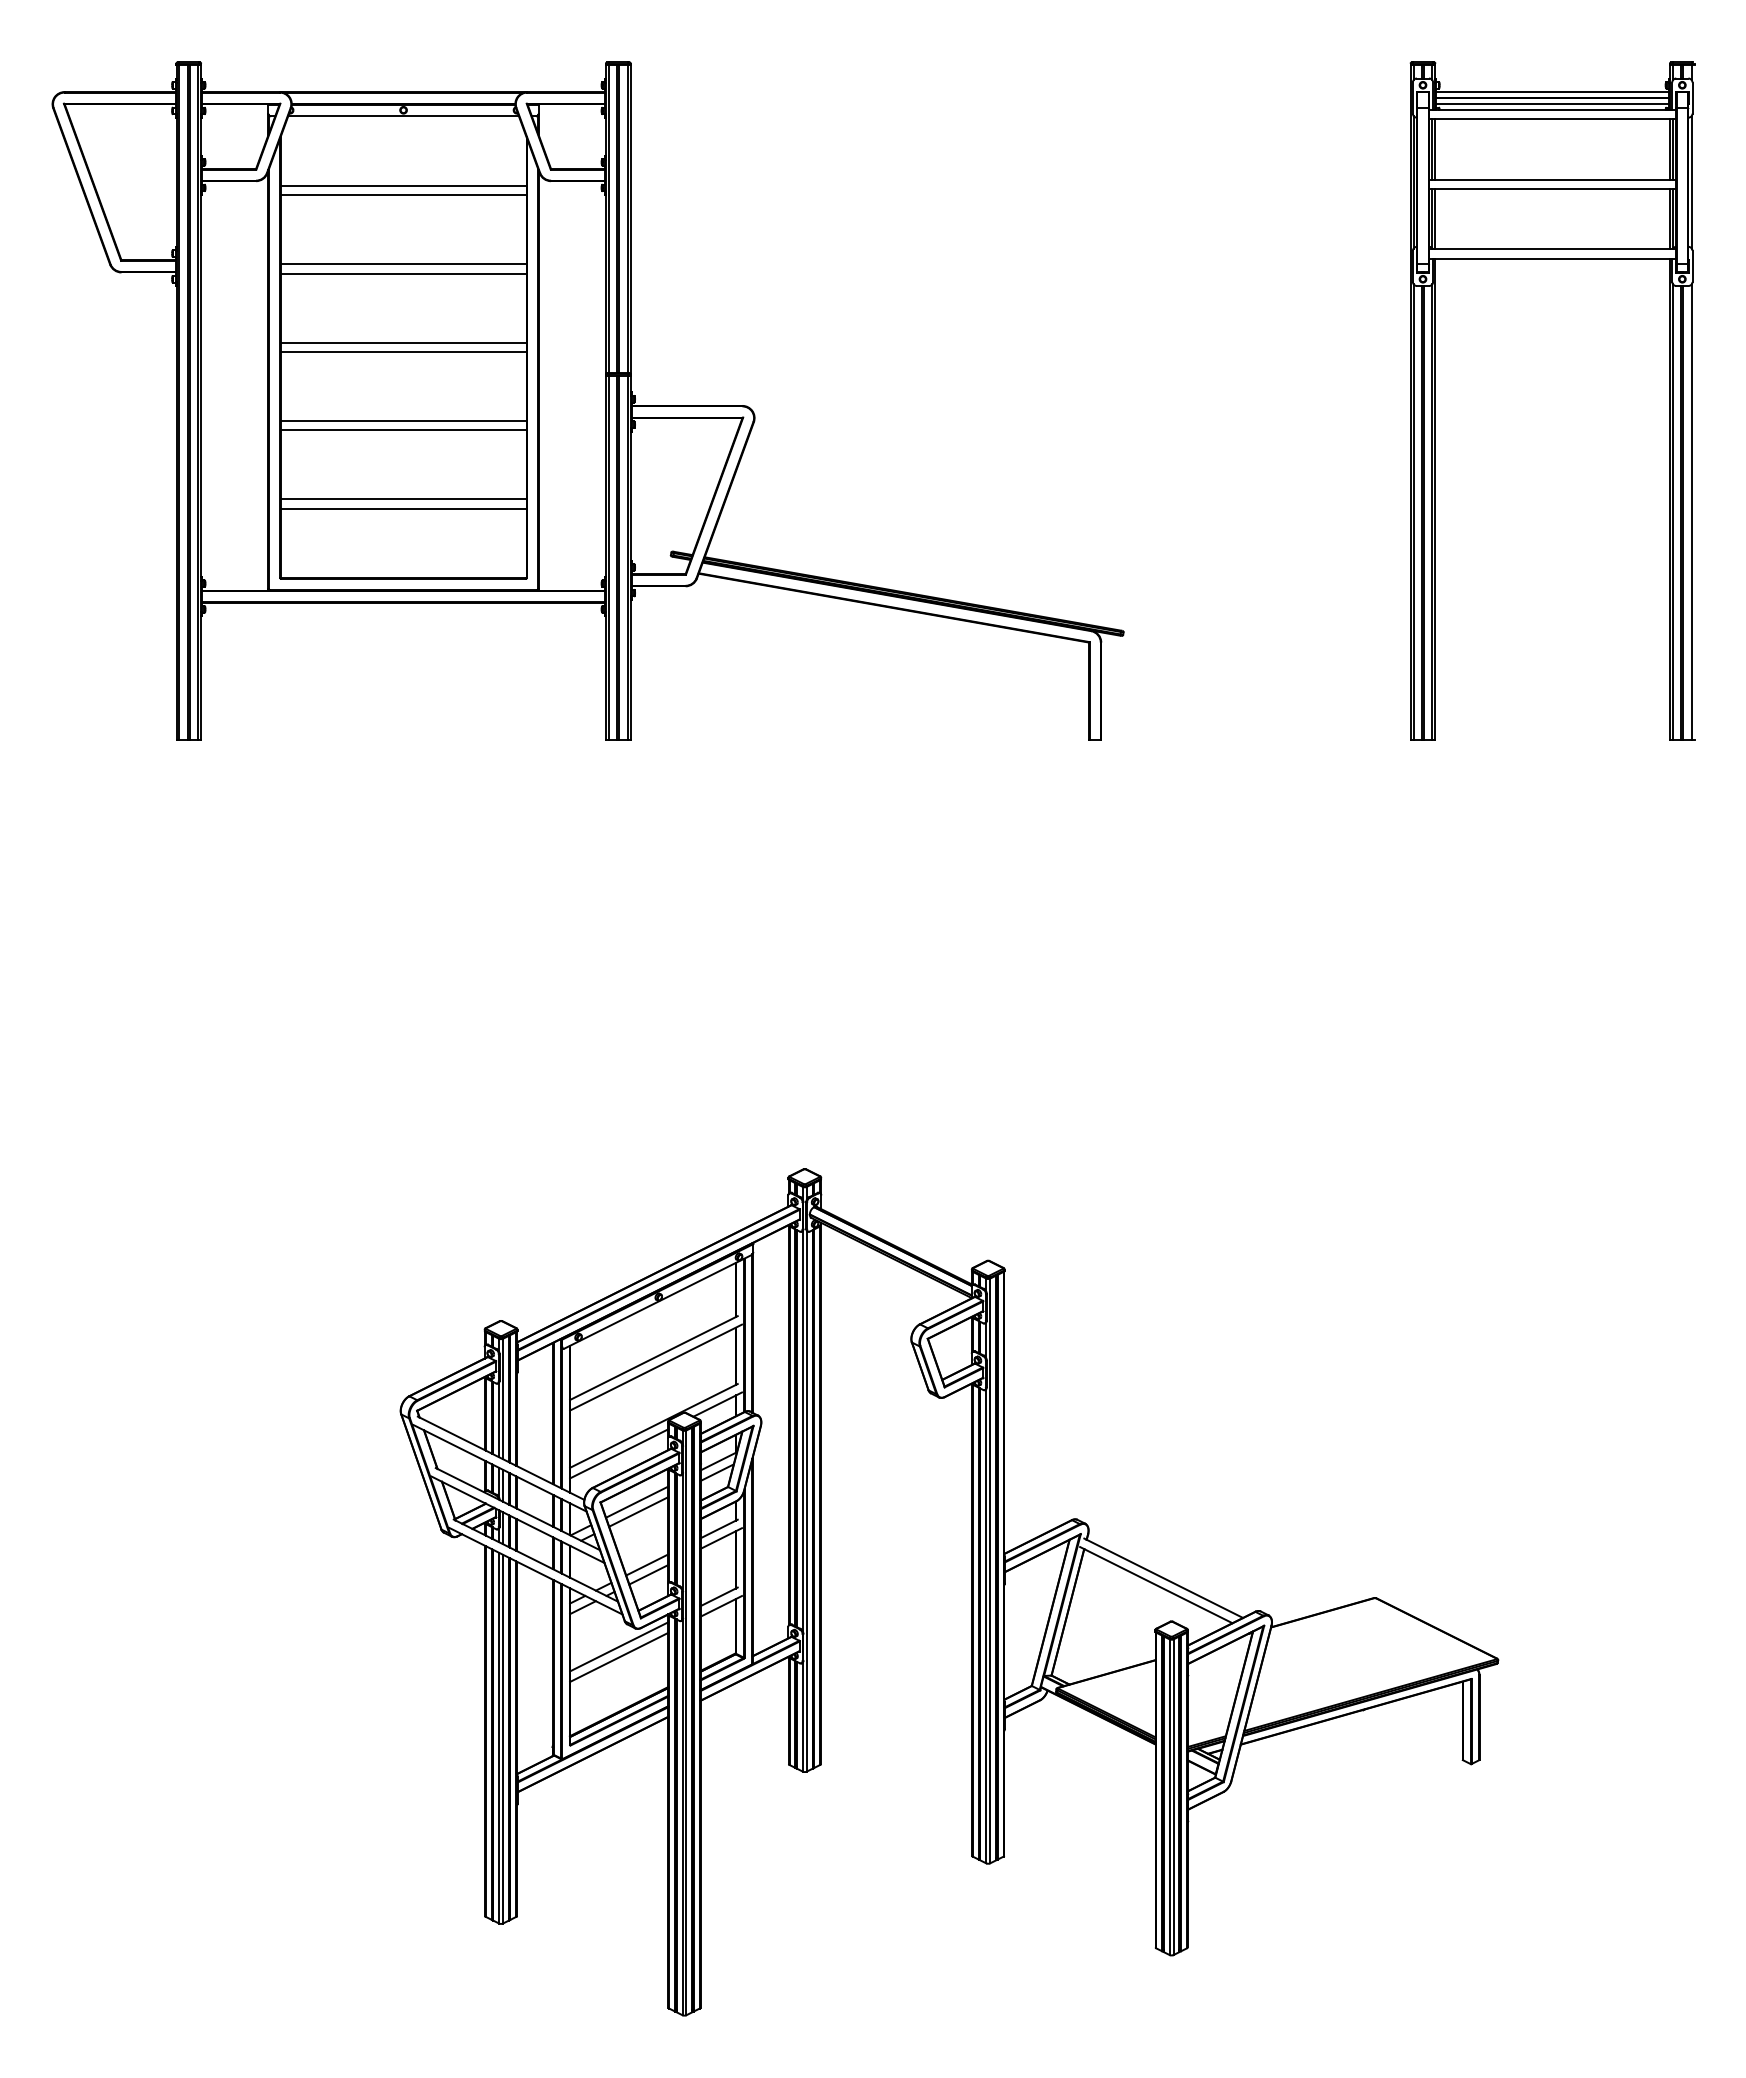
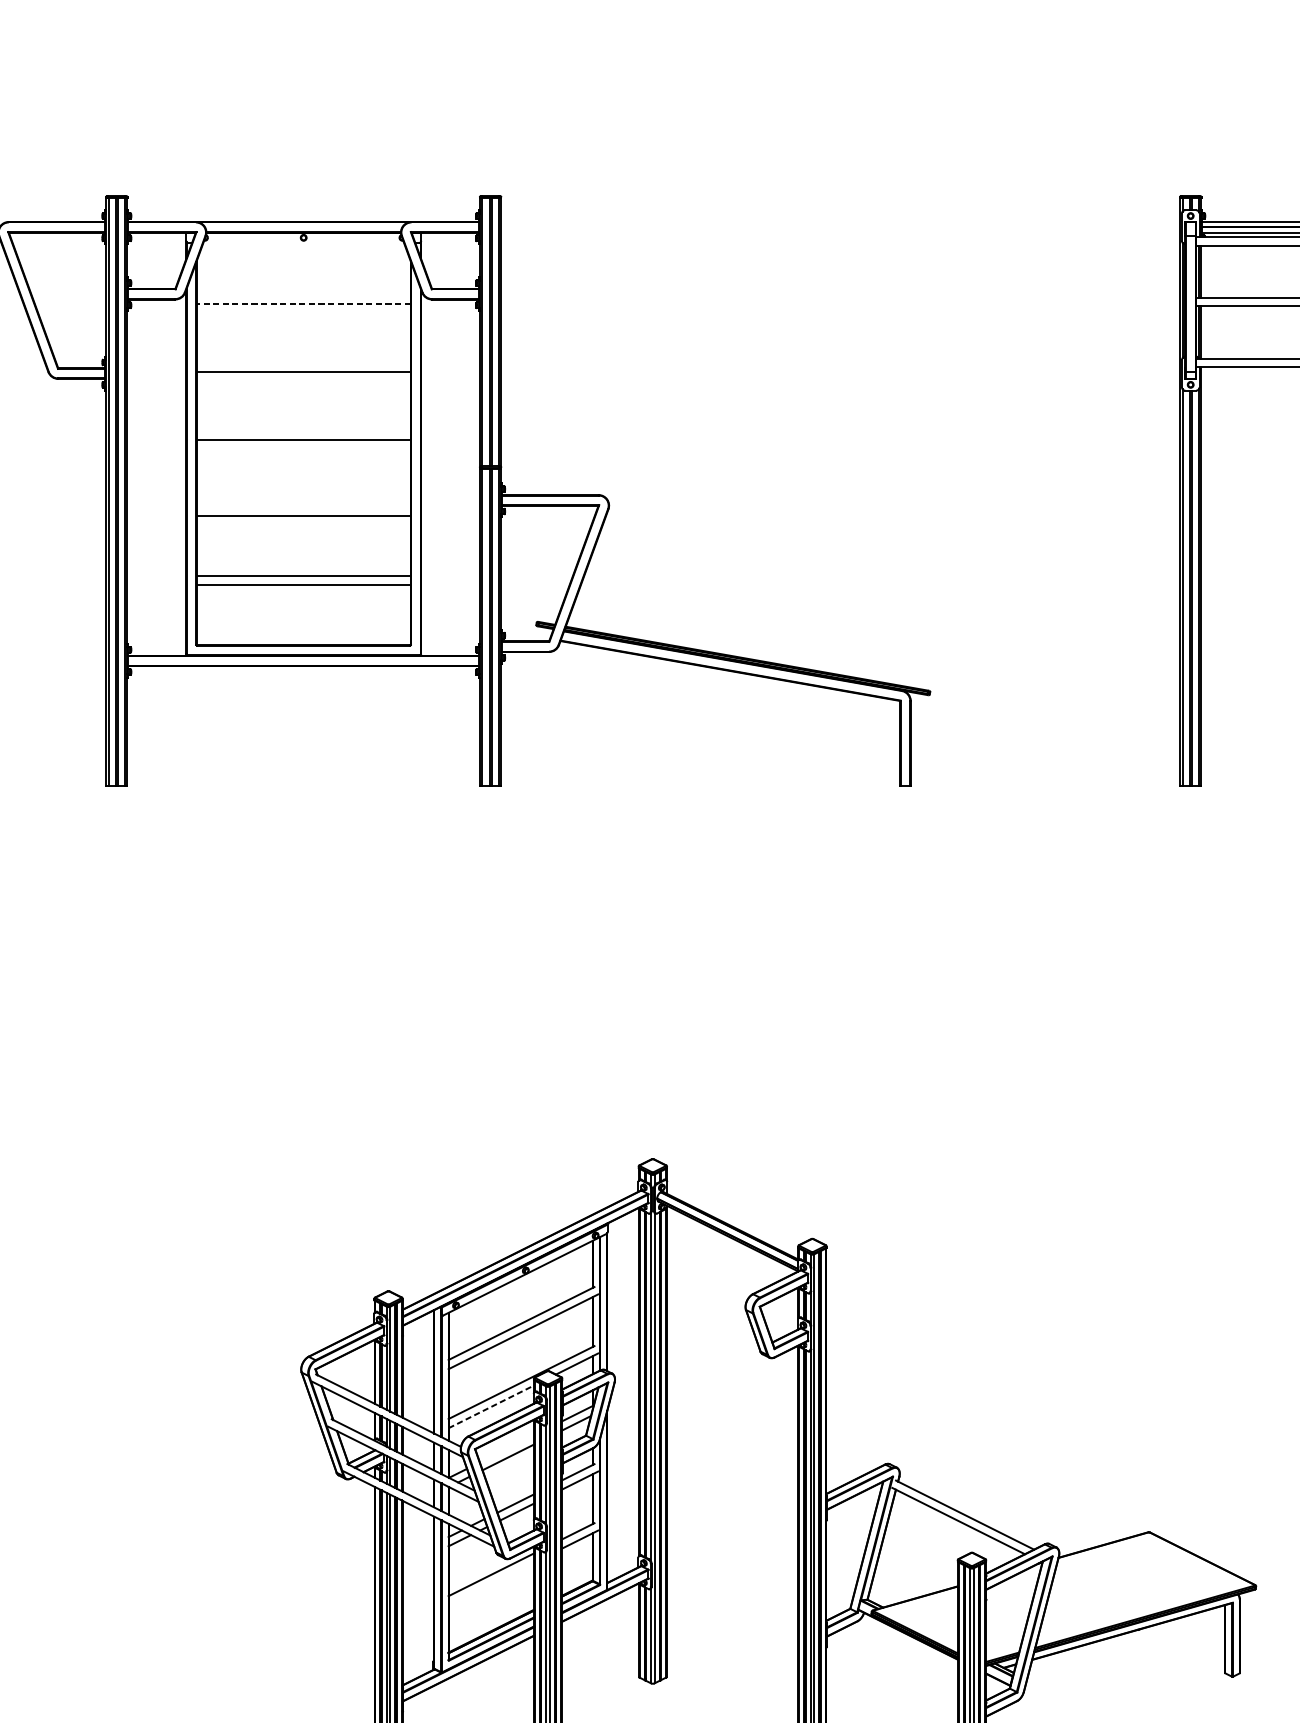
line: (403, 116) -> (303, 243), removed
line: (403, 185) -> (303, 303), solid -> dashed
line: (403, 195) -> (303, 311), removed
line: (403, 273) -> (303, 379), removed
line: (403, 352) -> (303, 448), removed
line: (403, 420) -> (303, 507), removed
line: (619, 1453) -> (491, 1406), solid -> dashed
line: (637, 1501) -> (507, 1448), removed
line: (619, 1656) -> (491, 1583), removed

